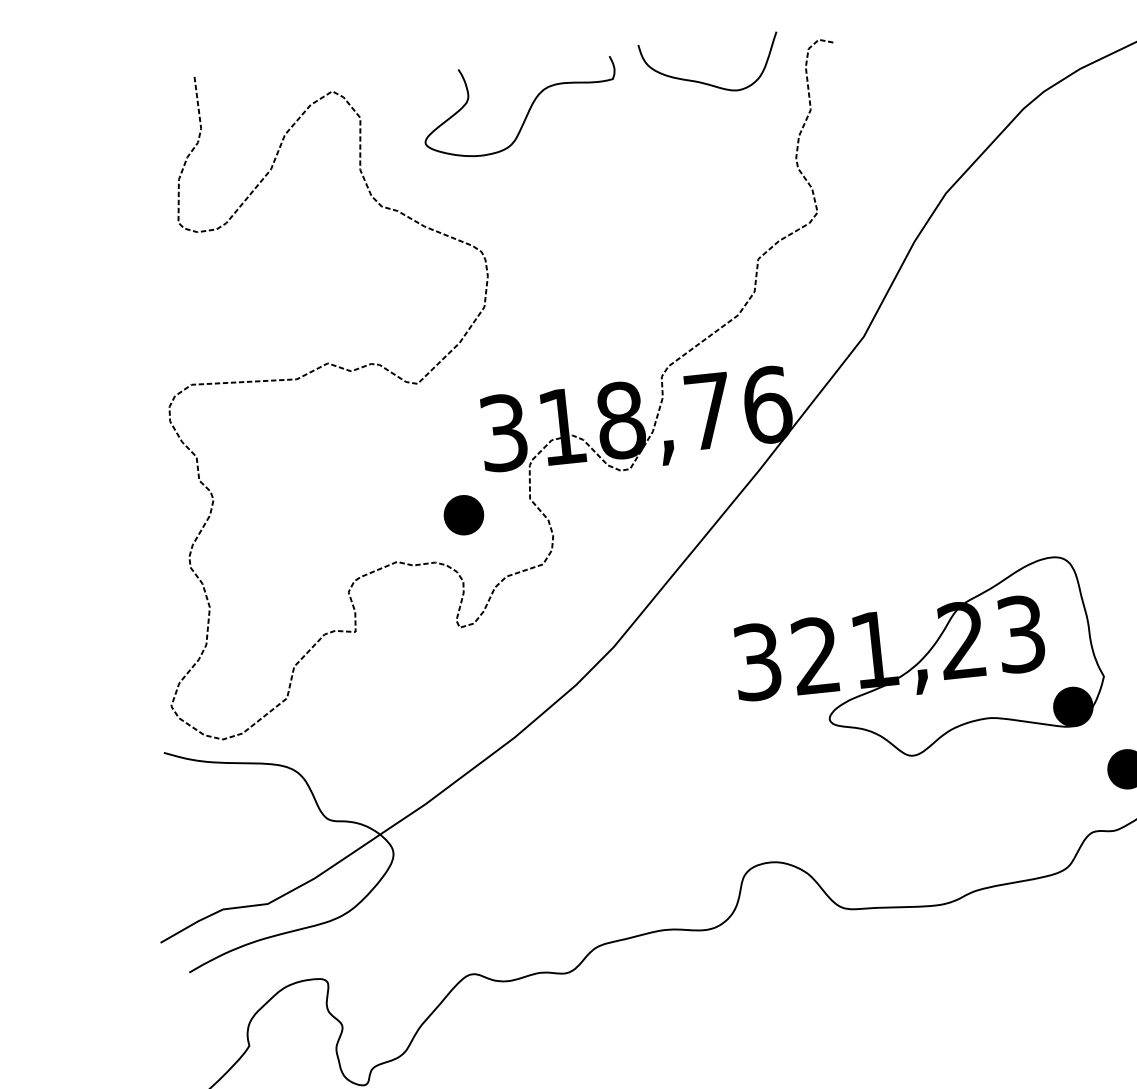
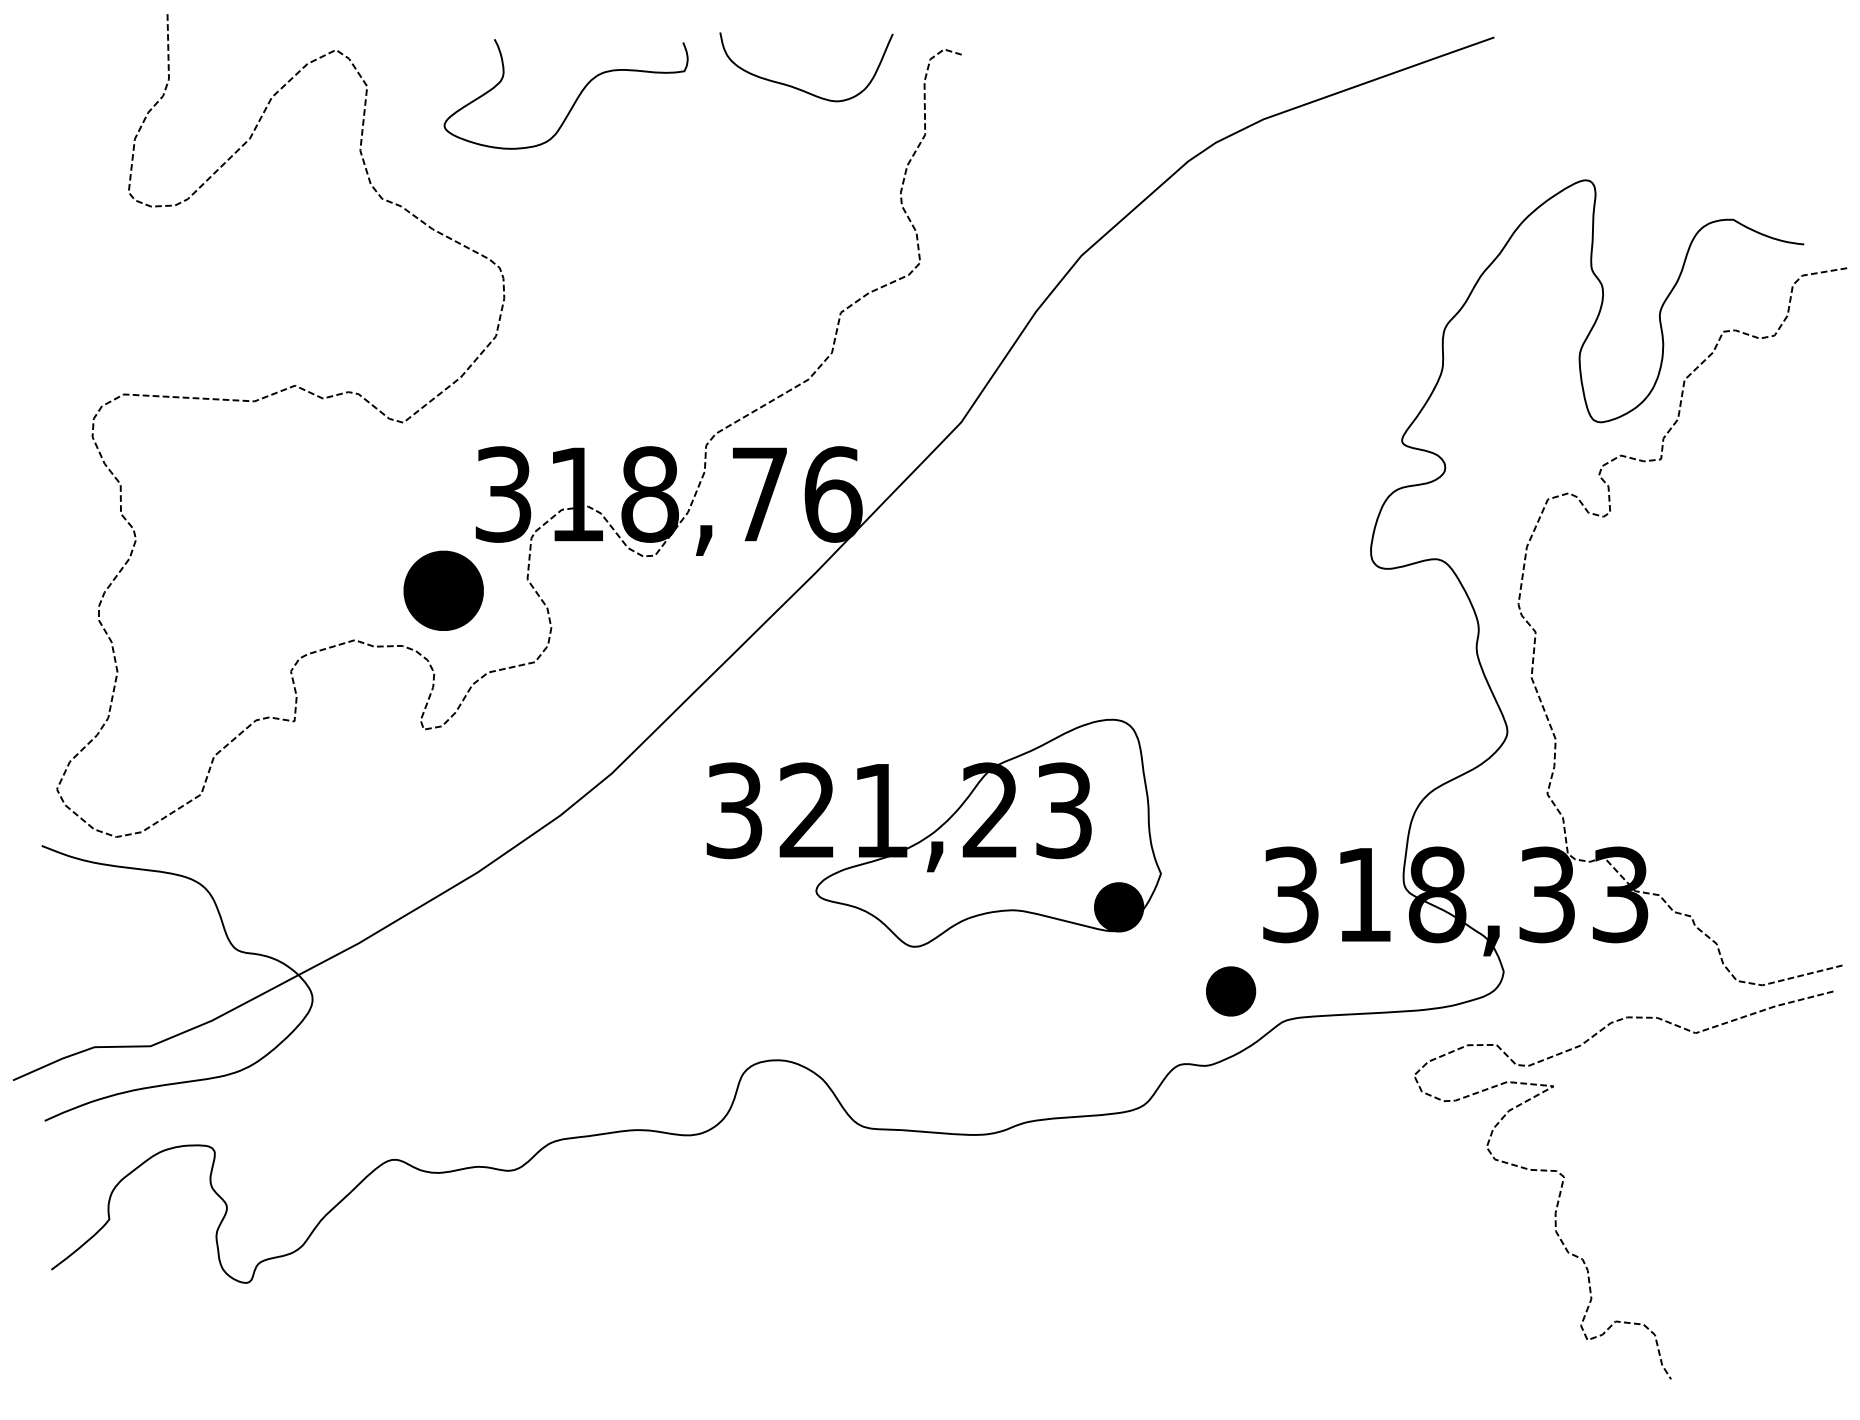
part: (463, 515) -> (443, 591), size x1.6
part: (918, 662) -> (933, 832), moved

